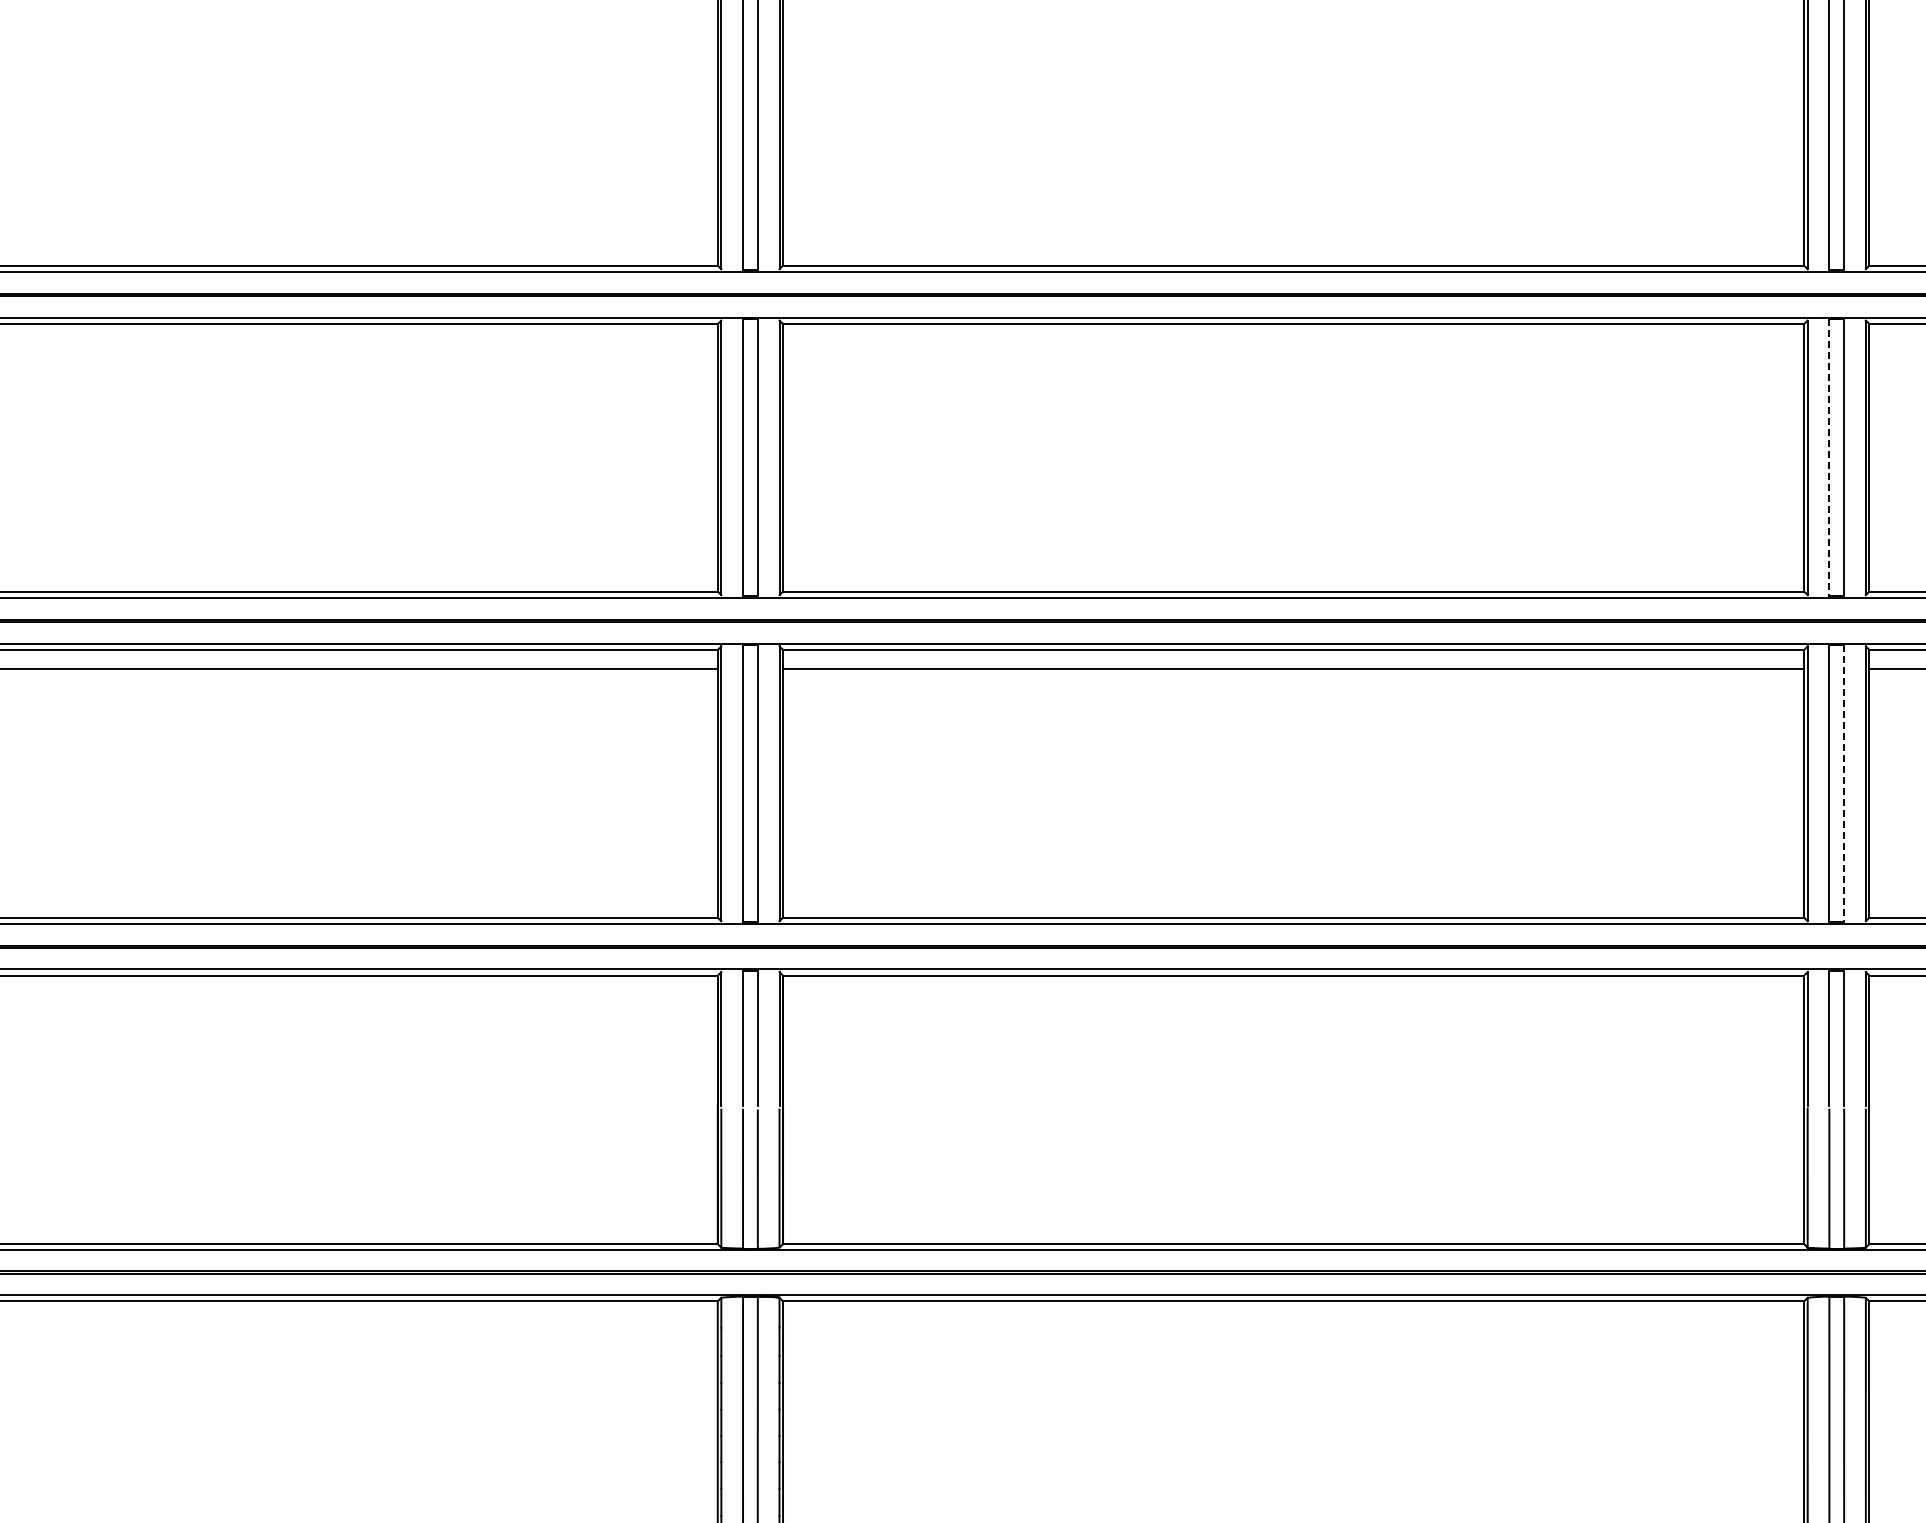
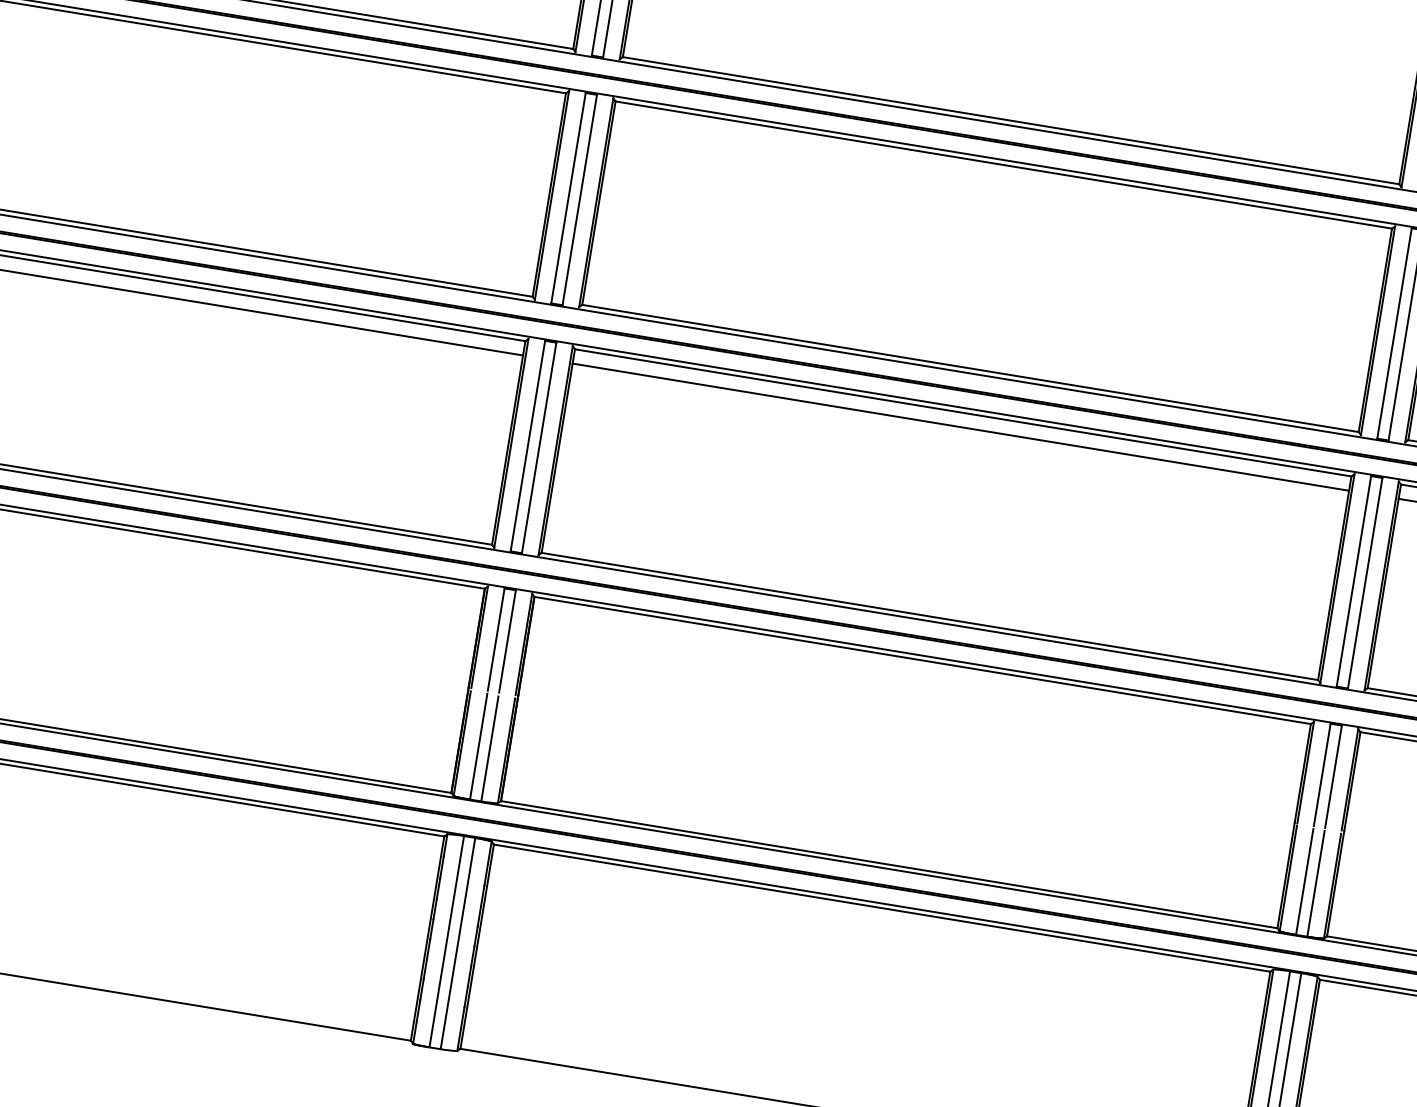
line: (1829, 458) -> (1394, 334), dashed -> solid
line: (1844, 784) -> (1365, 583), dashed -> solid

